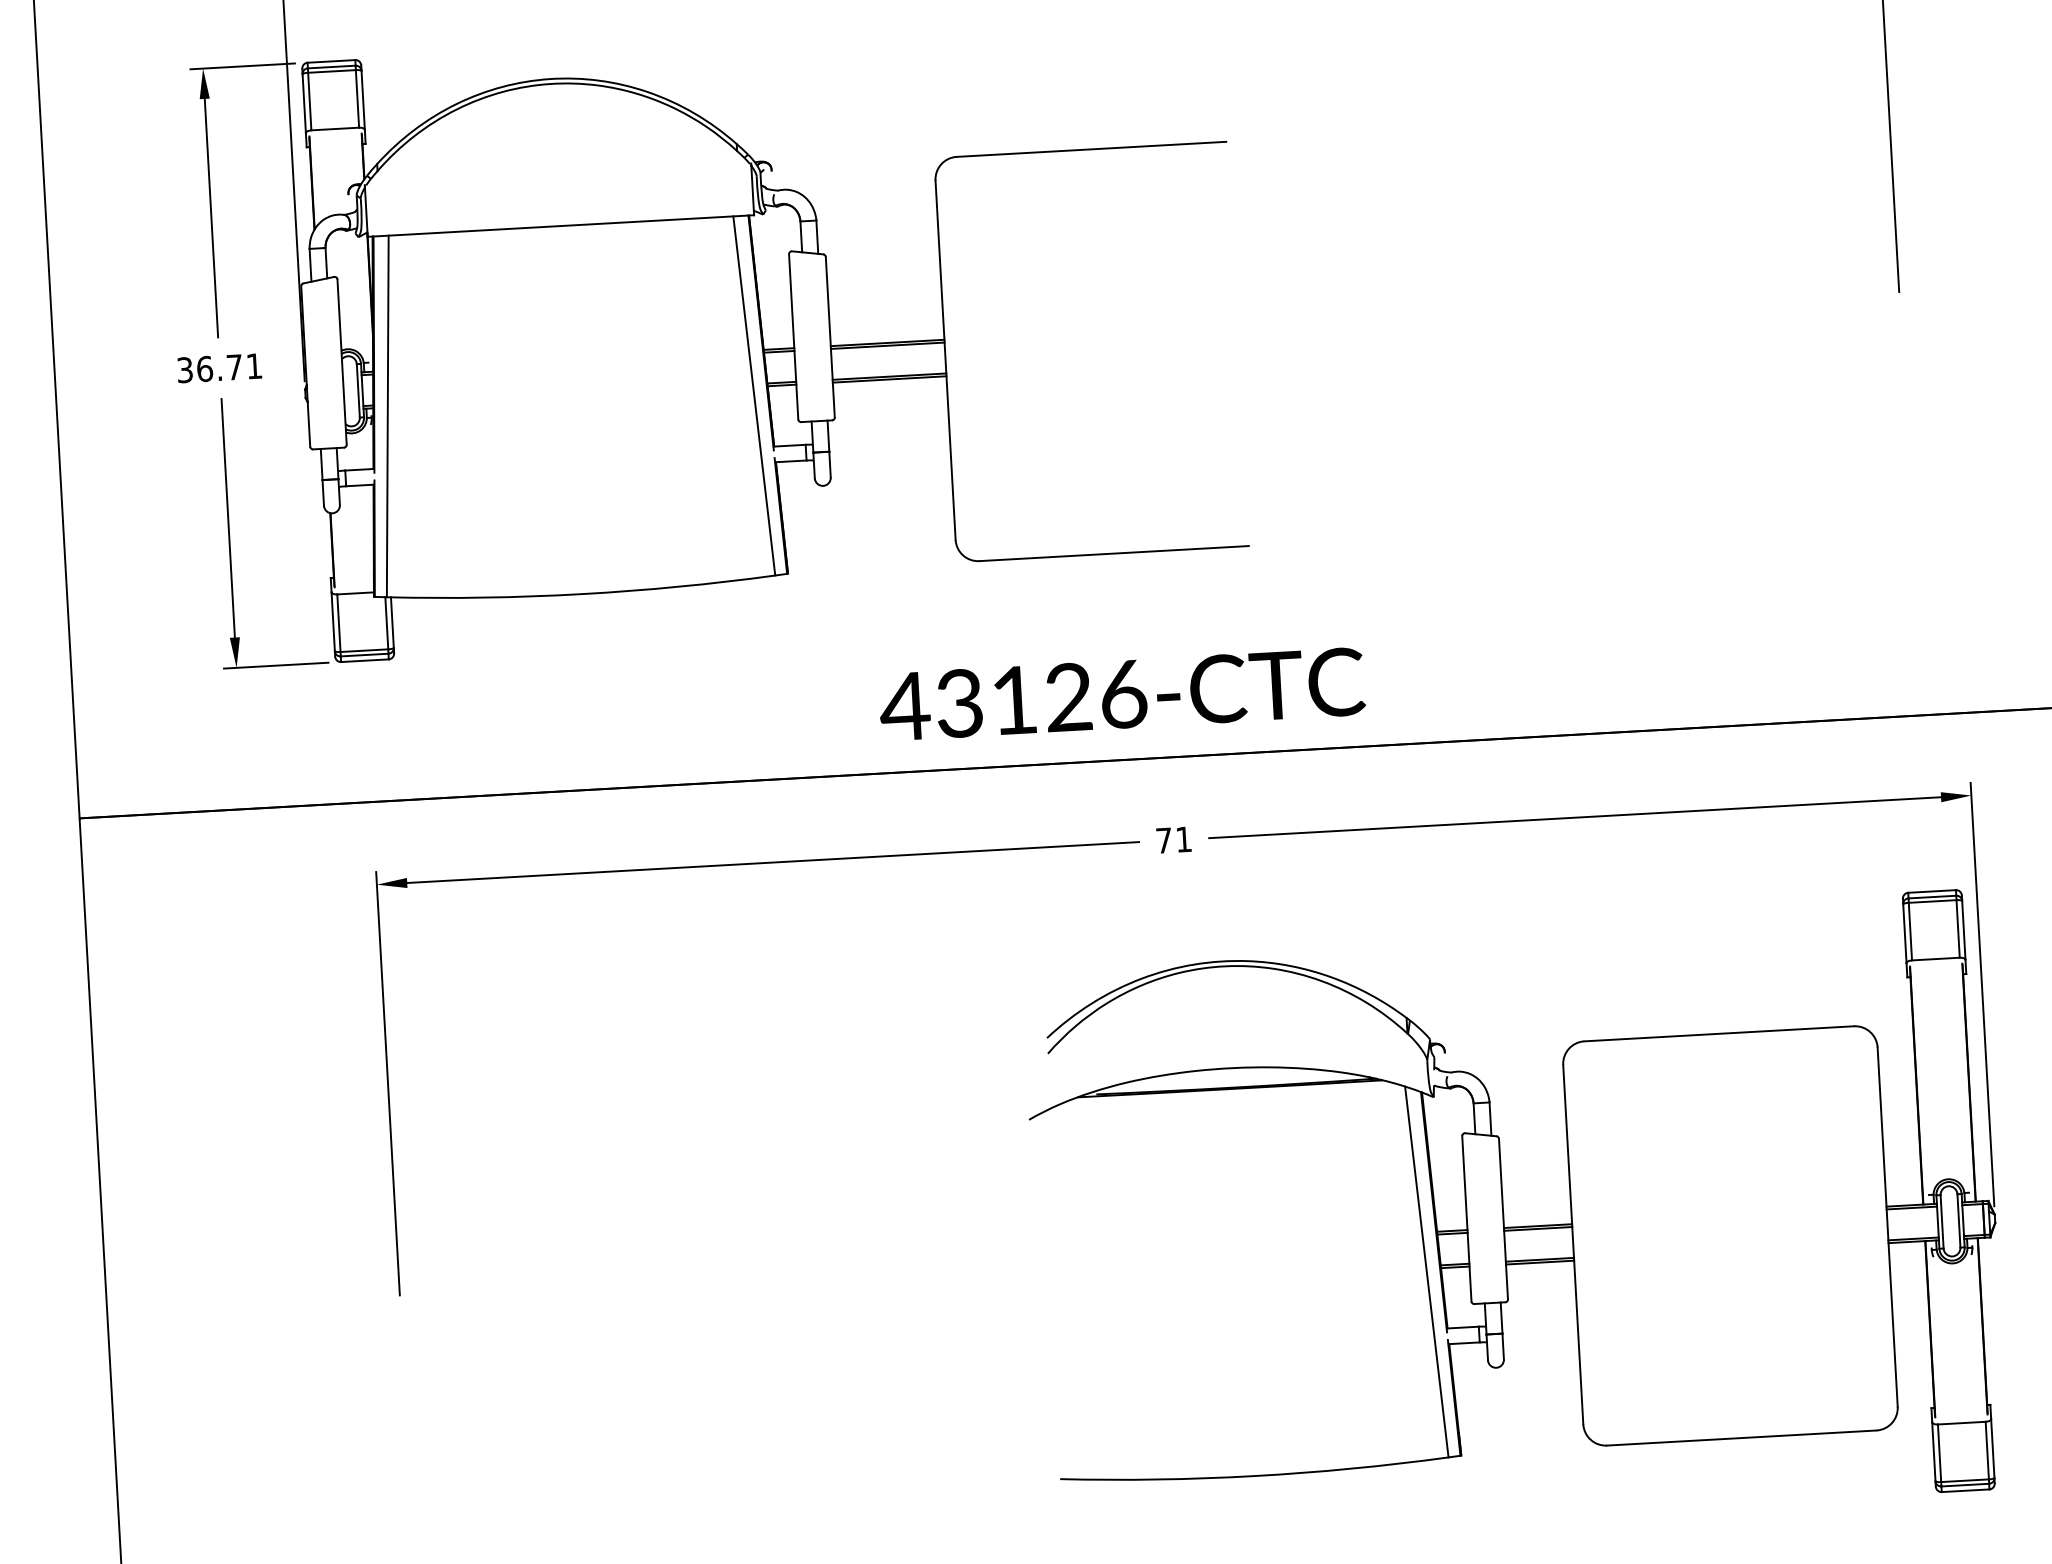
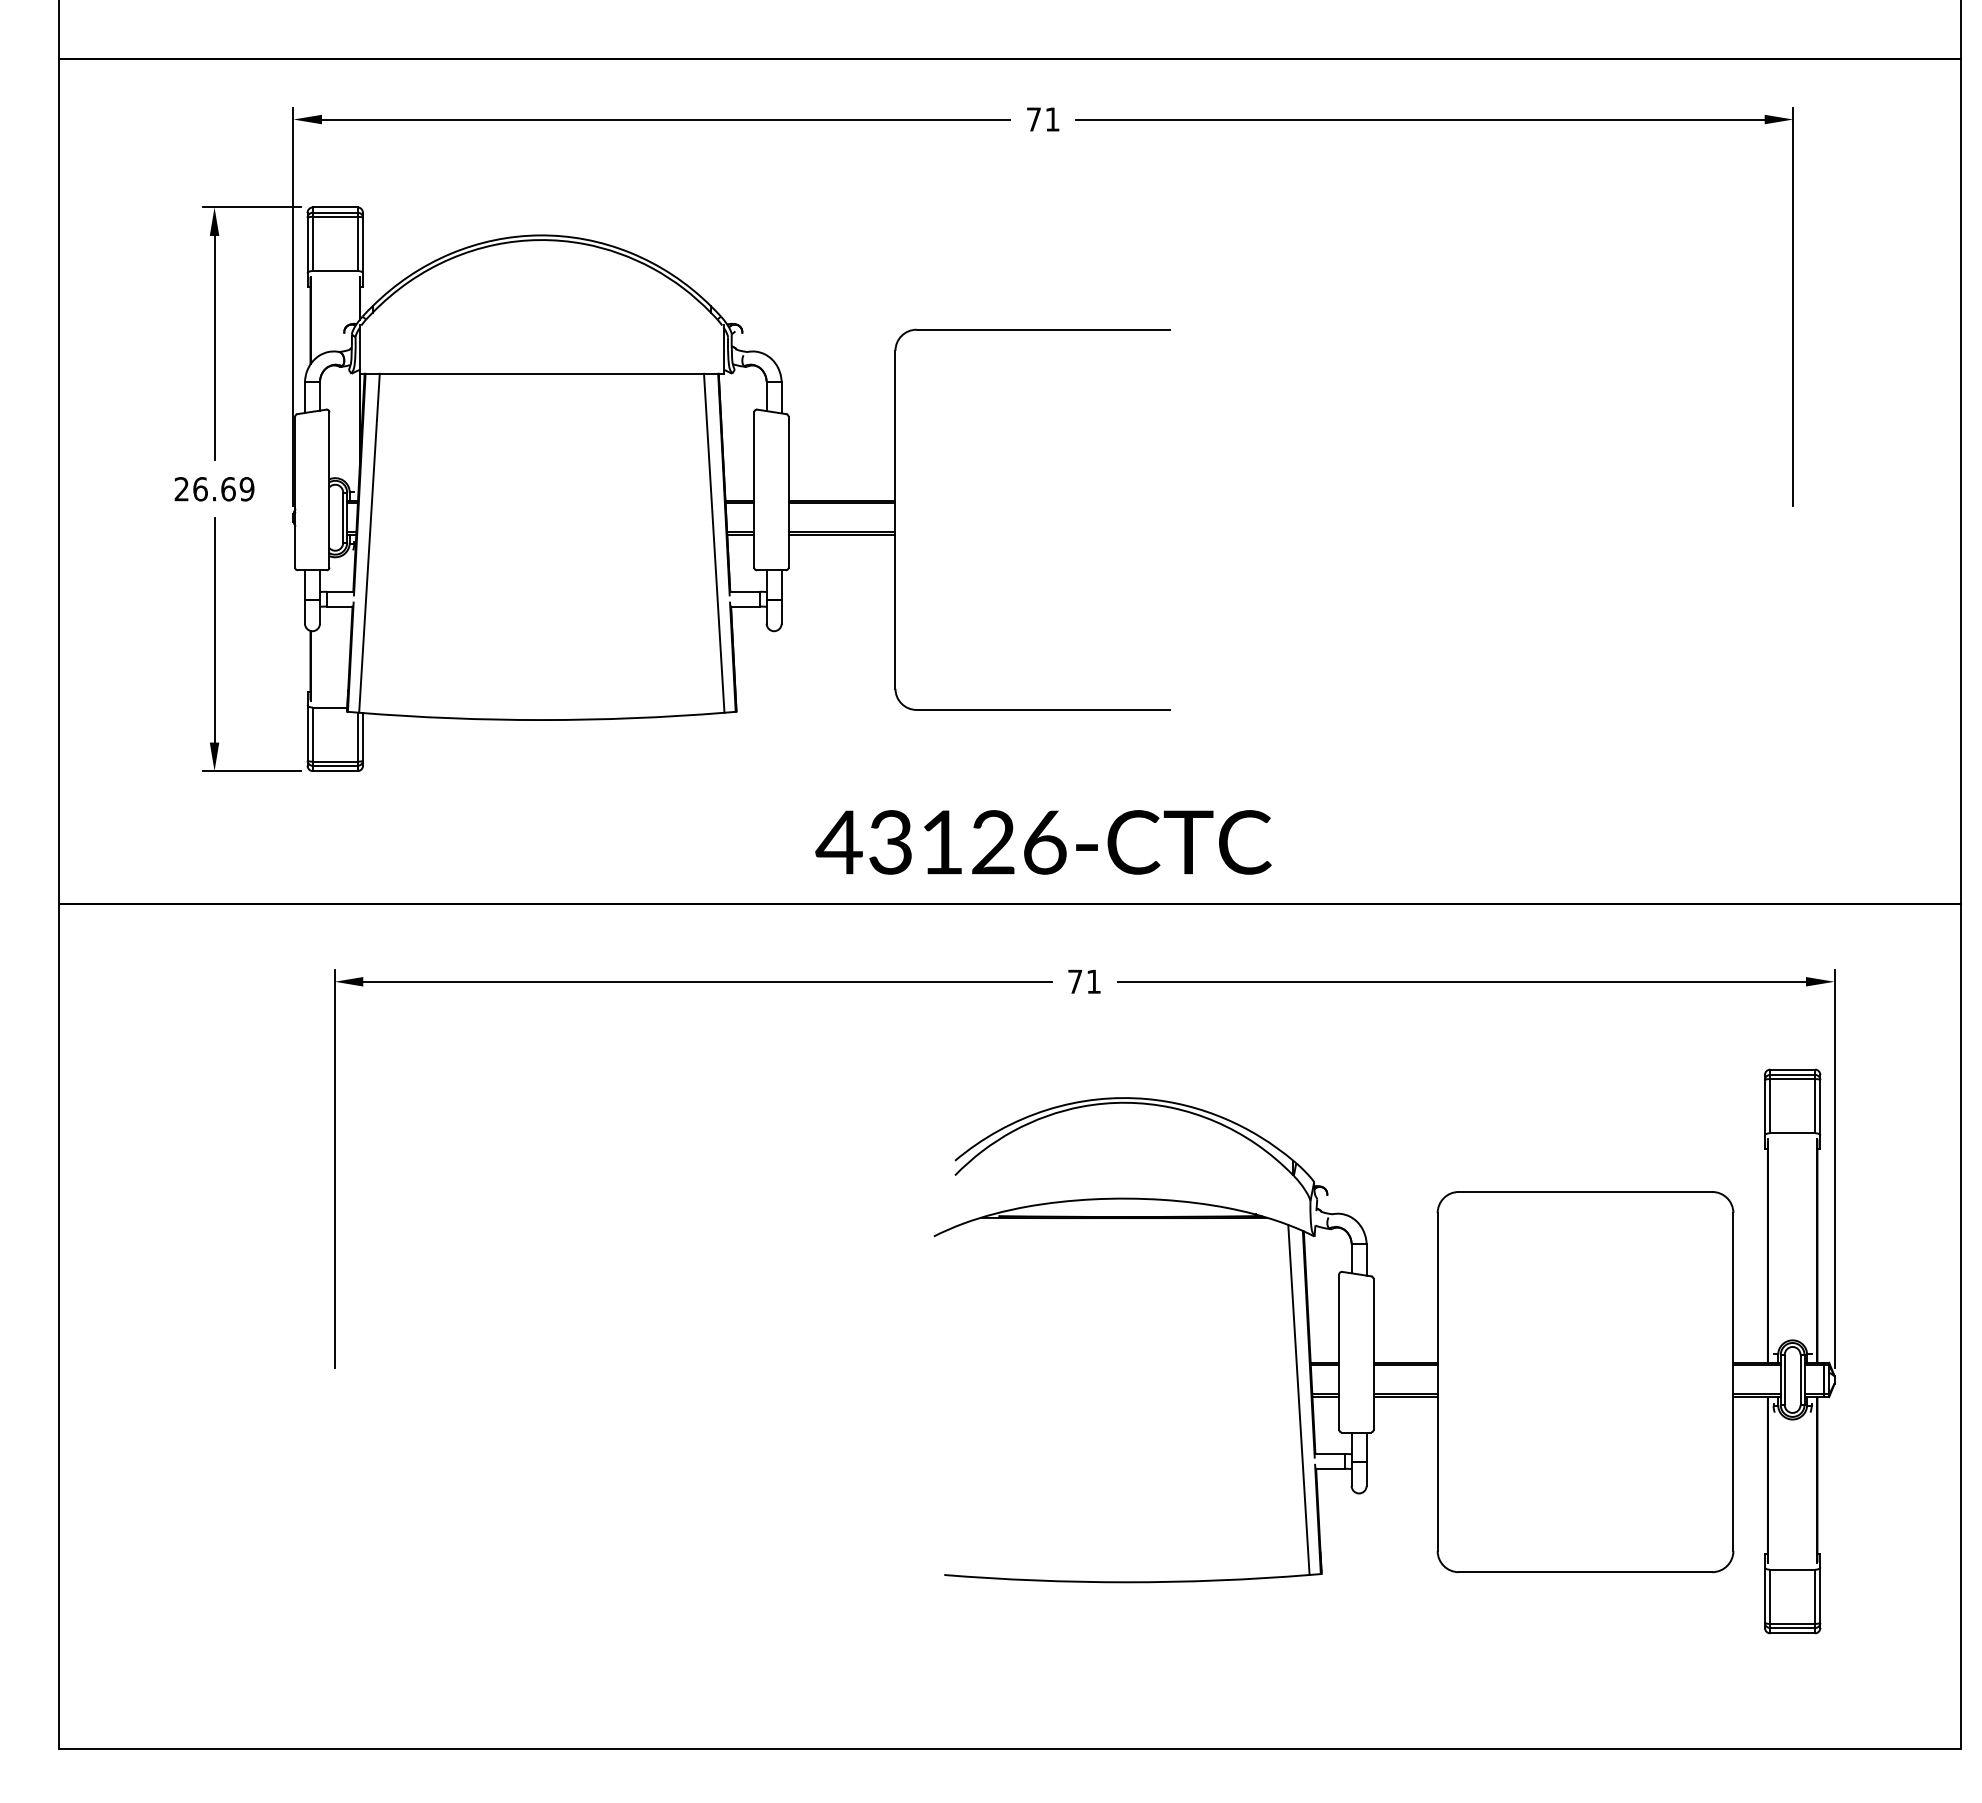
text: (219, 368) -> (214, 489), 36.71 -> 26.69

